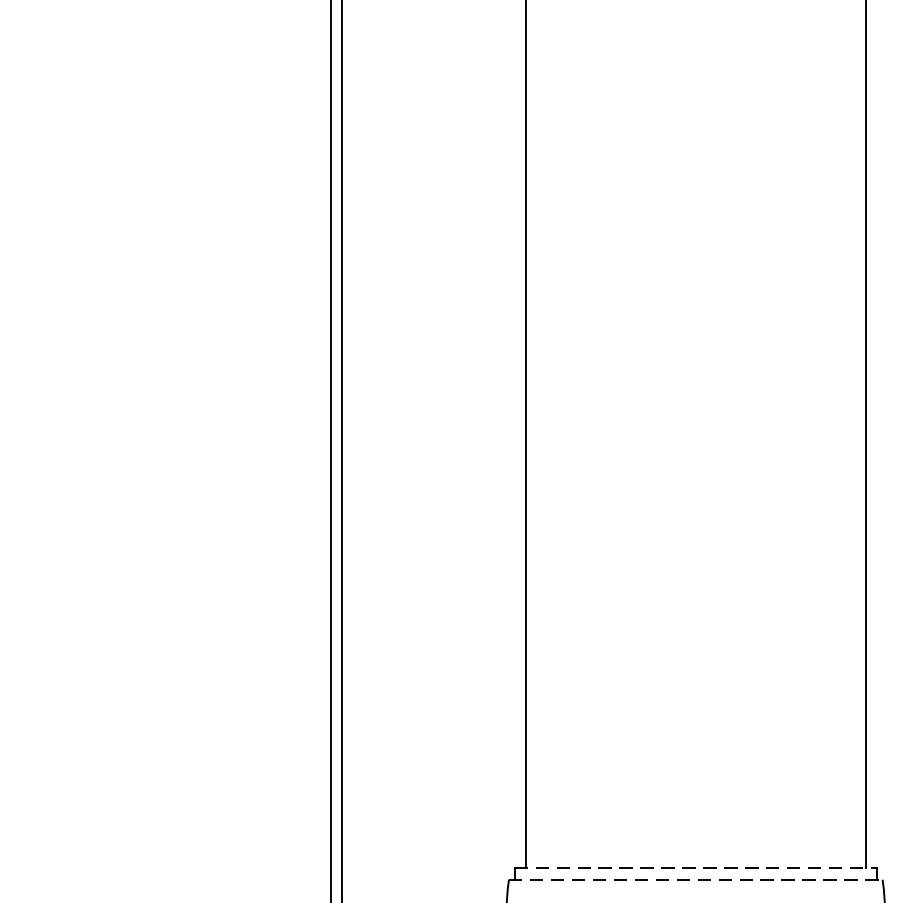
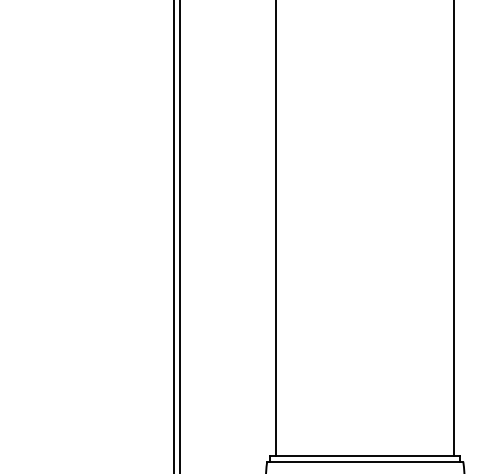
line: (696, 867) -> (365, 455), dashed -> solid
line: (696, 879) -> (365, 461), dashed -> solid

